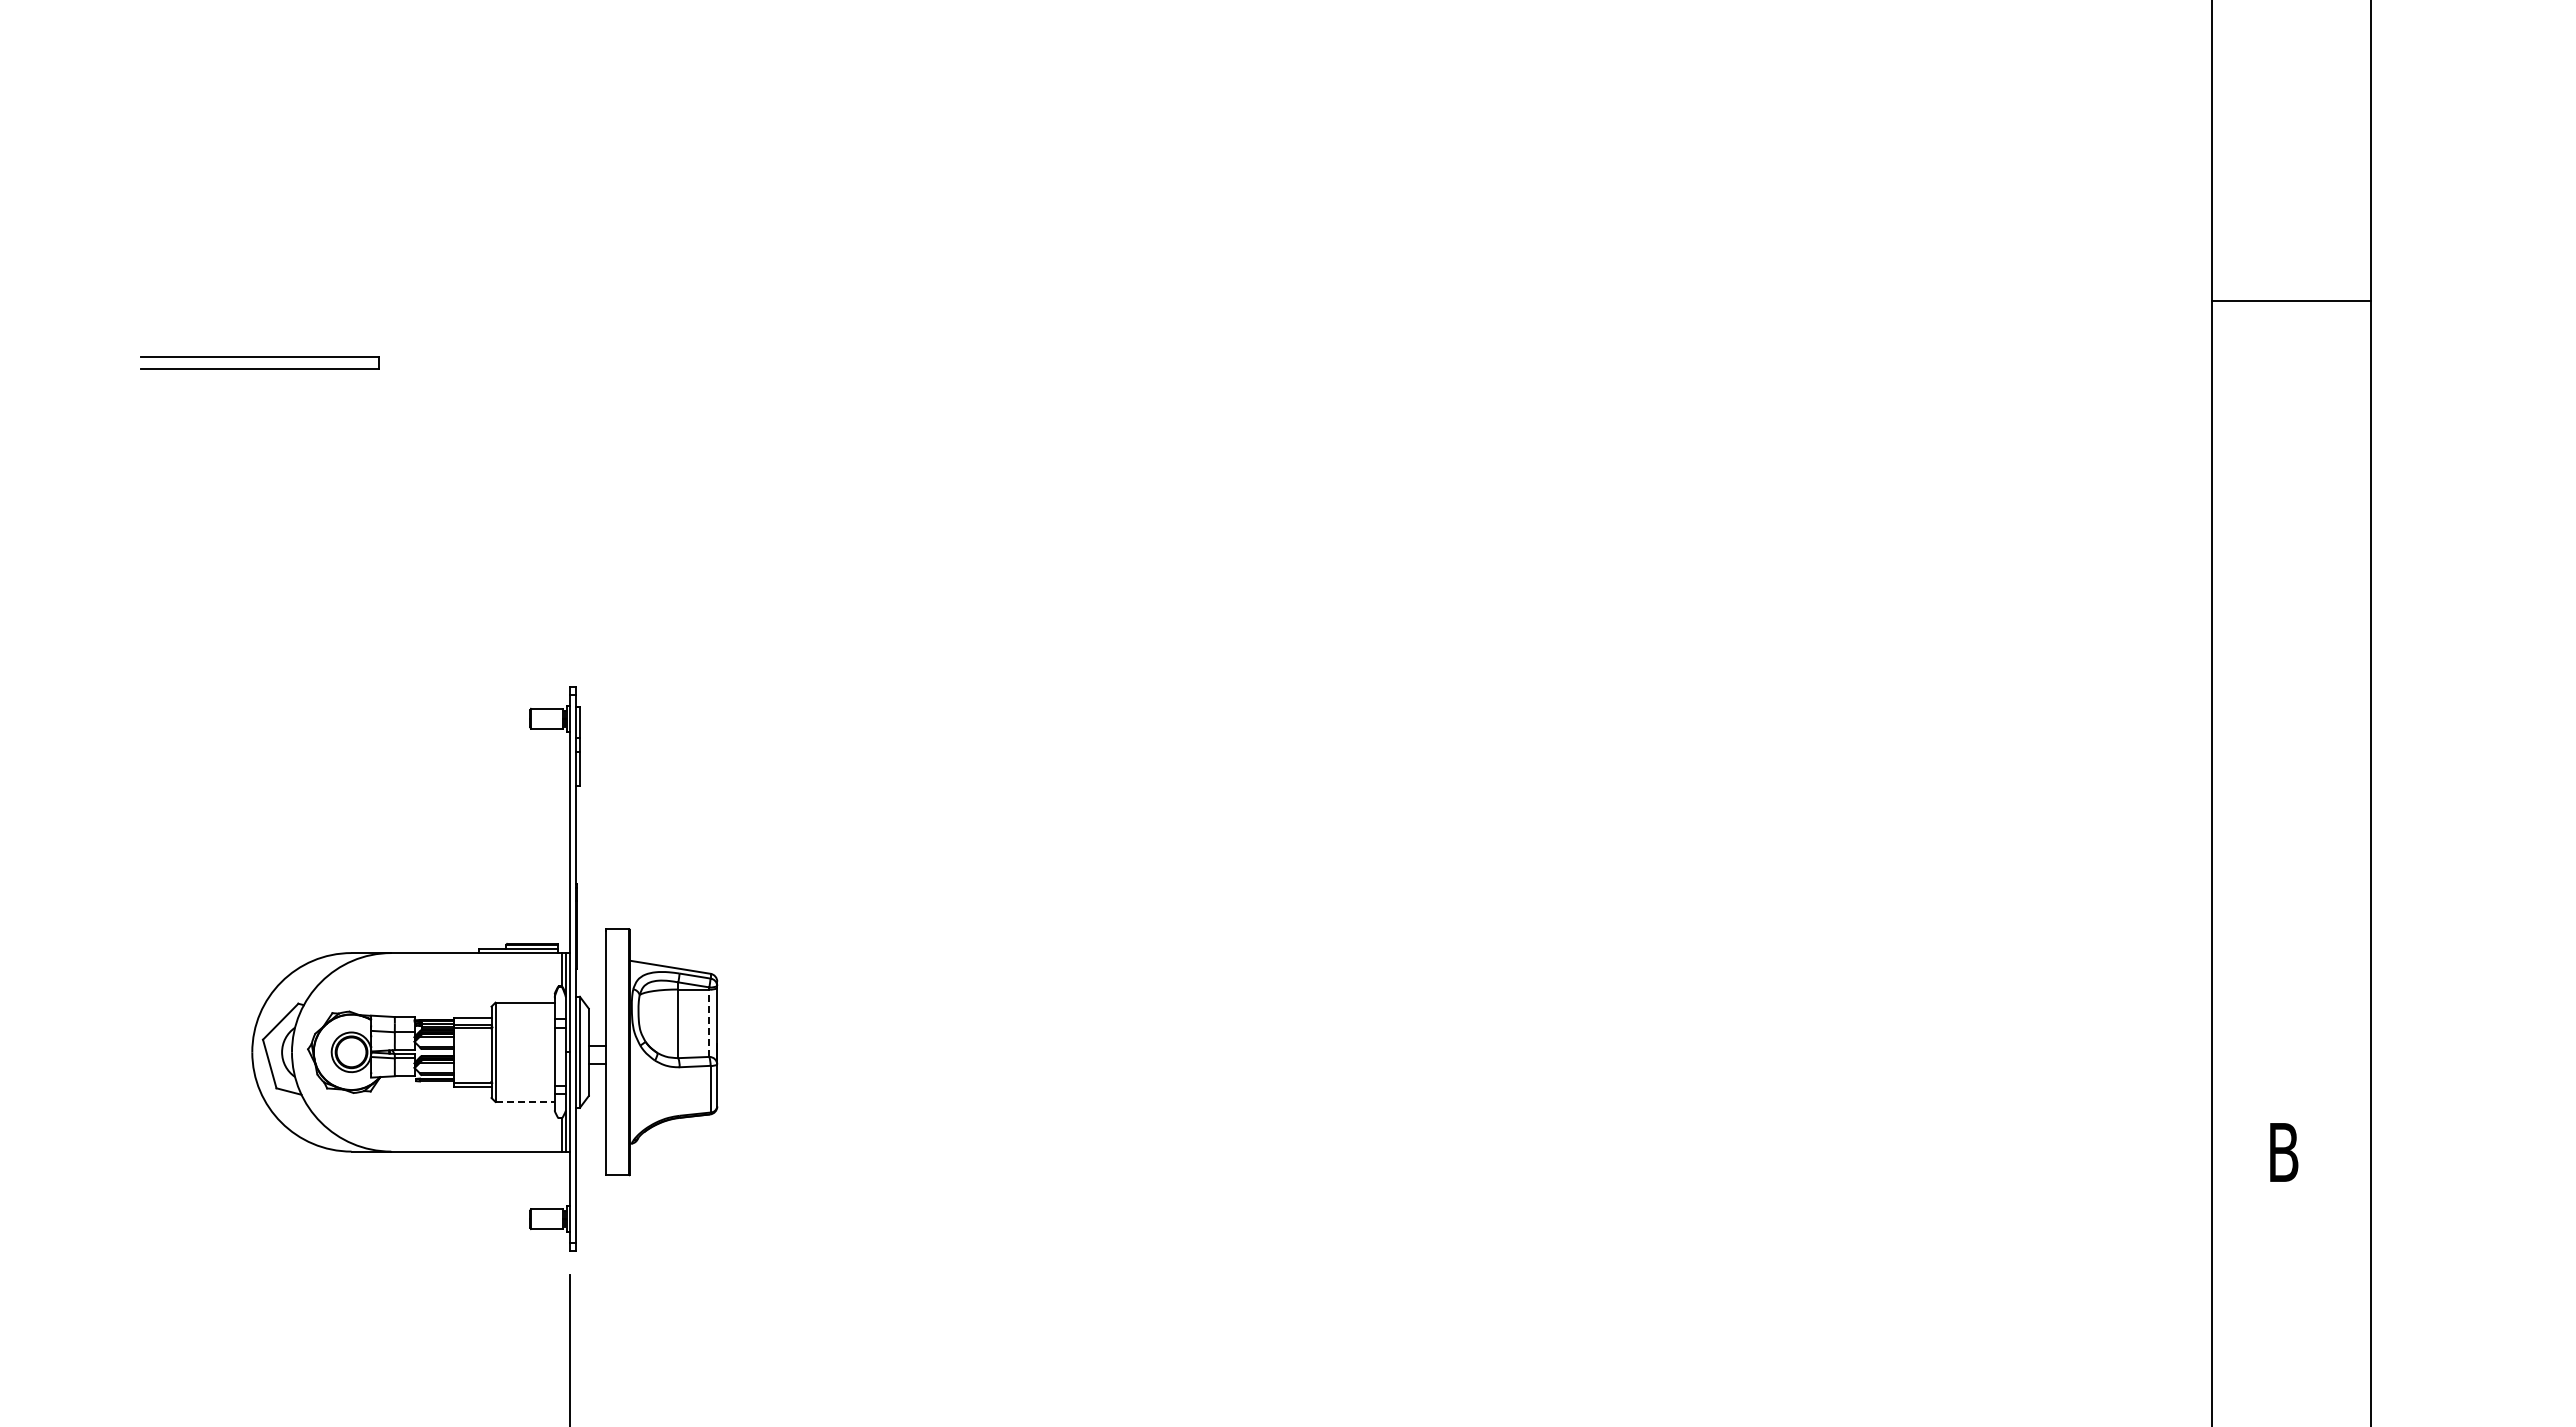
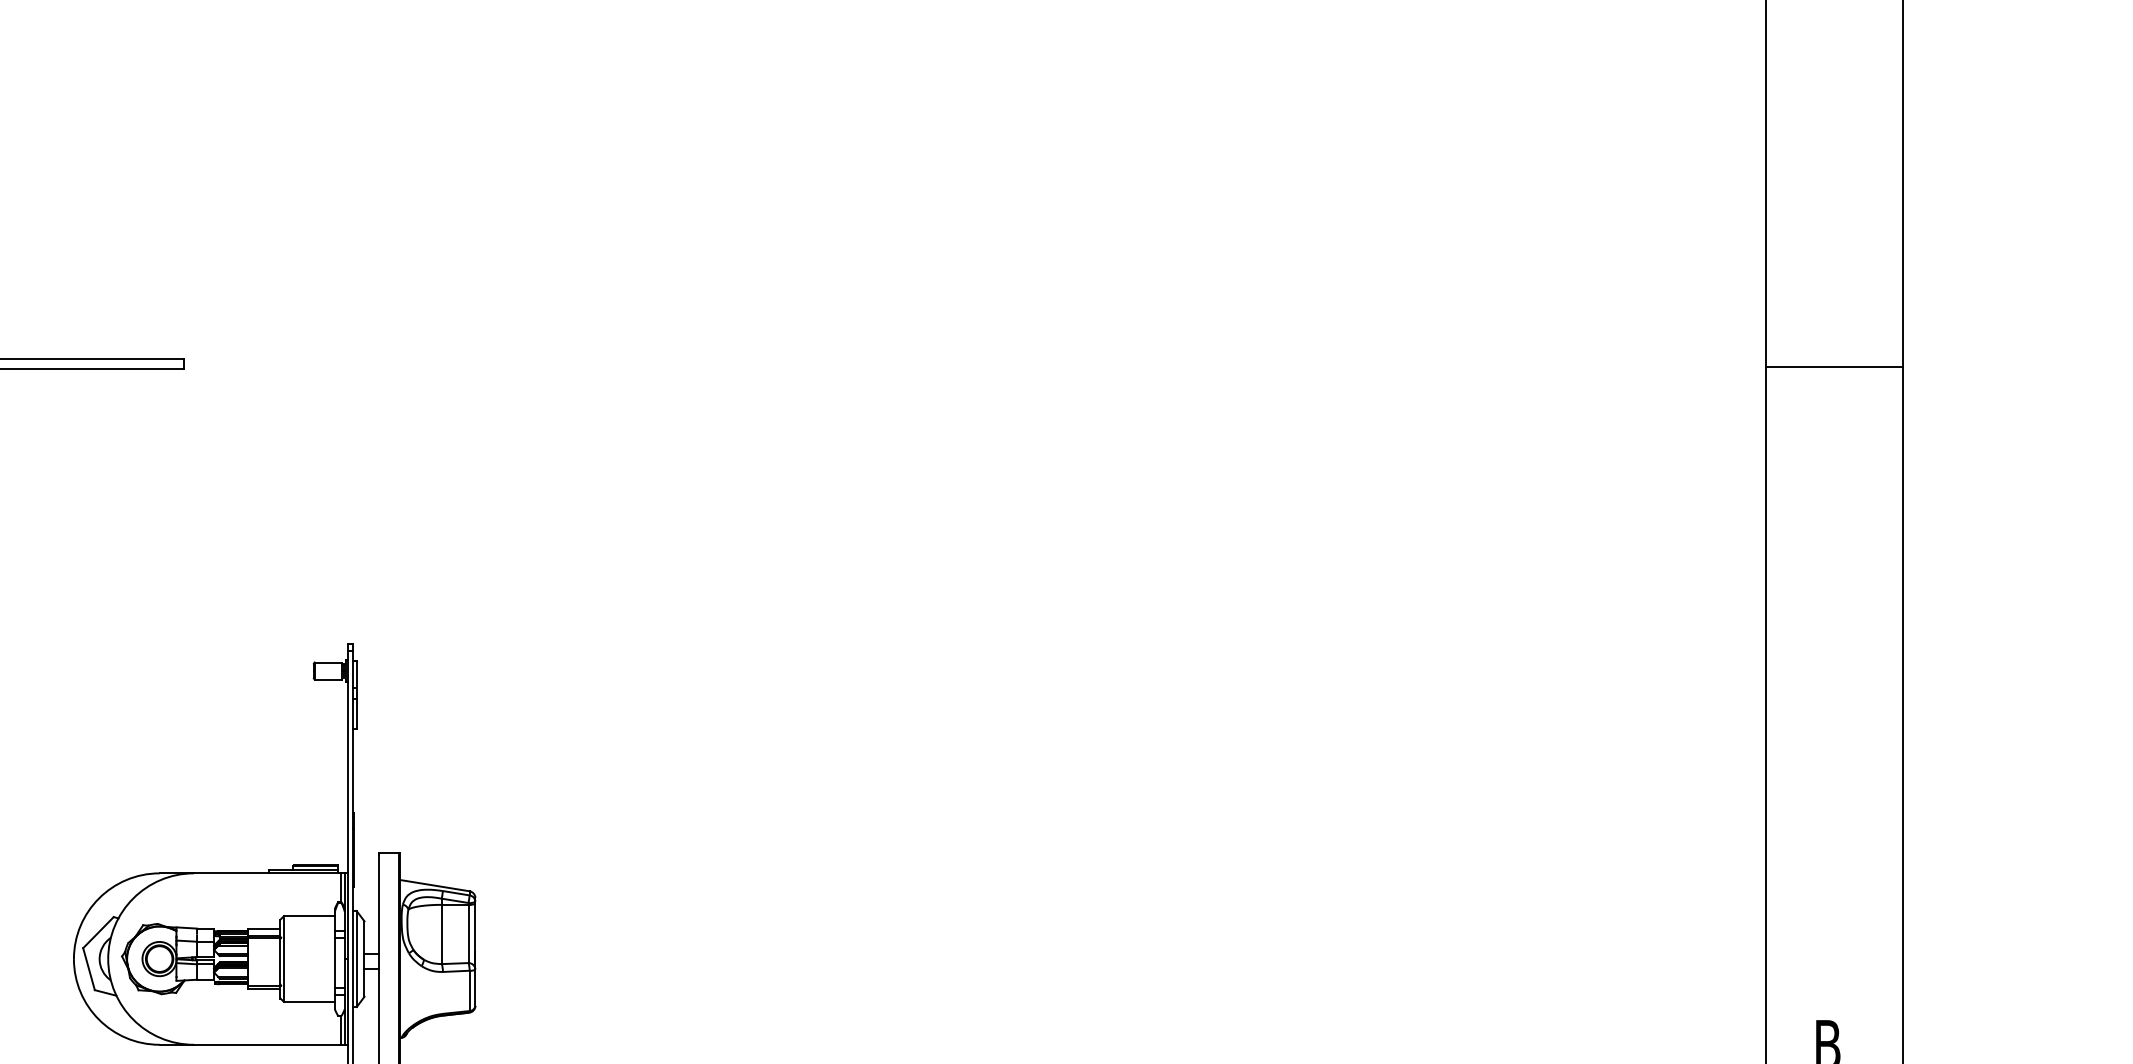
line: (2290, 301) -> (1833, 366), moved
line: (709, 1023) -> (468, 934), dashed -> solid
line: (525, 1101) -> (309, 1001), dashed -> solid

